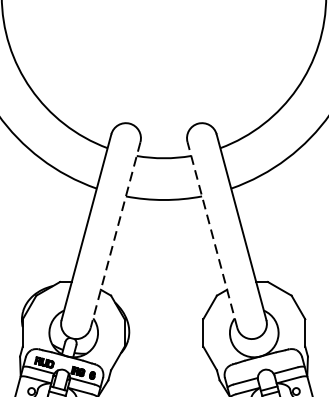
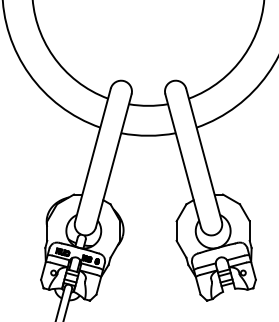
line: (115, 234) -> (113, 160), dashed -> solid
line: (212, 234) -> (183, 160), dashed -> solid

